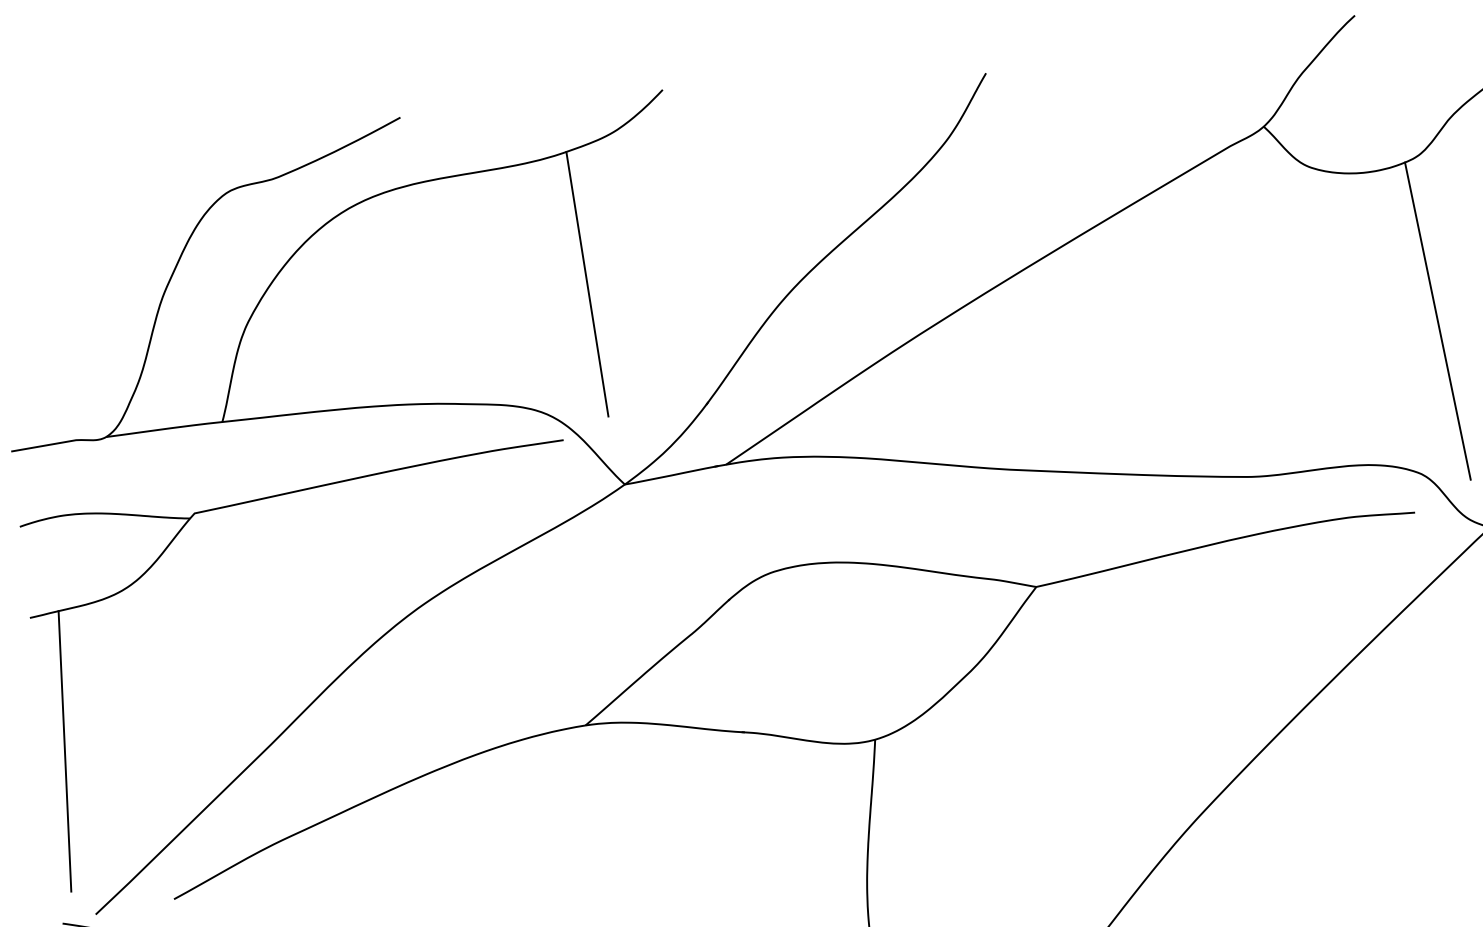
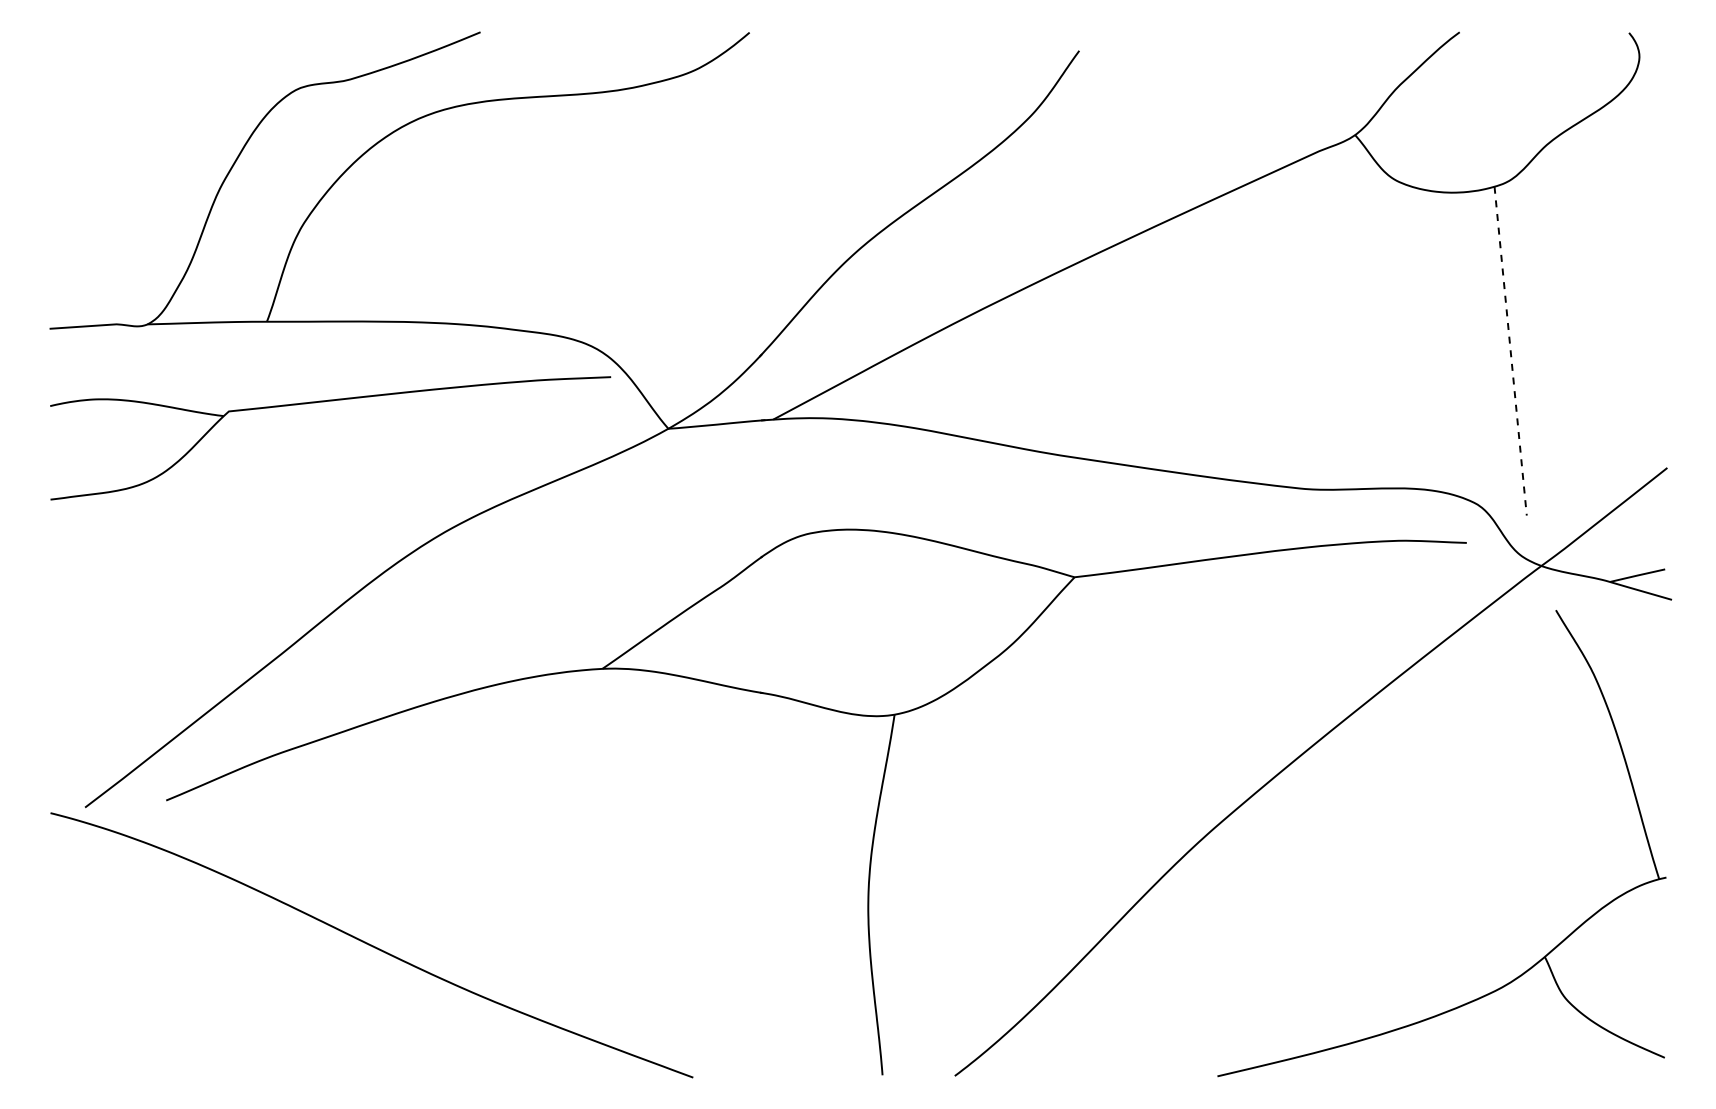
line: (587, 284) -> (652, 221), removed
line: (1437, 321) -> (1510, 351), solid -> dashed
line: (64, 751) -> (71, 638), removed

